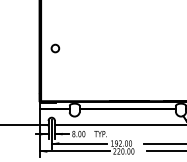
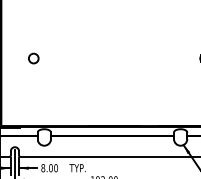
circle: (55, 48) -> (33, 58), moved

